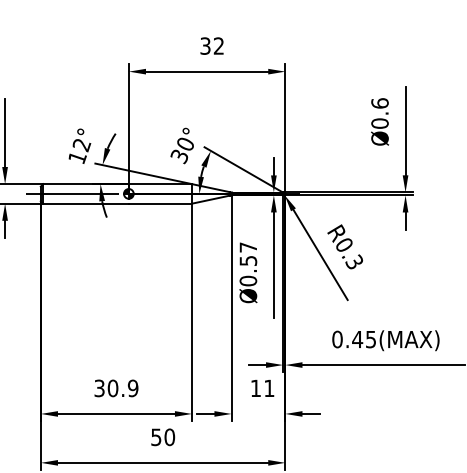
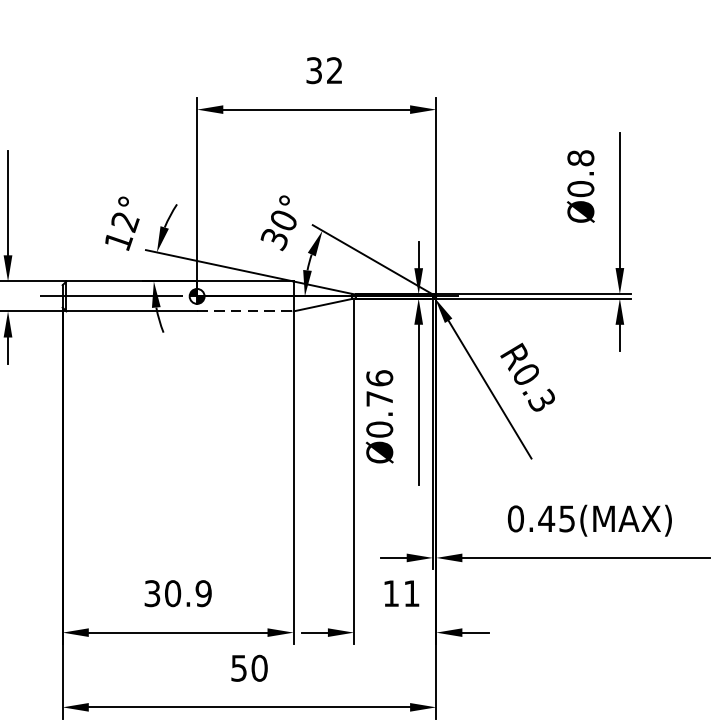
text: (379, 103) -> (580, 158), Ø0.6 -> Ø0.8
line: (160, 203) -> (245, 311), solid -> dashed
text: (248, 253) -> (379, 387), Ø0.57 -> Ø0.76

